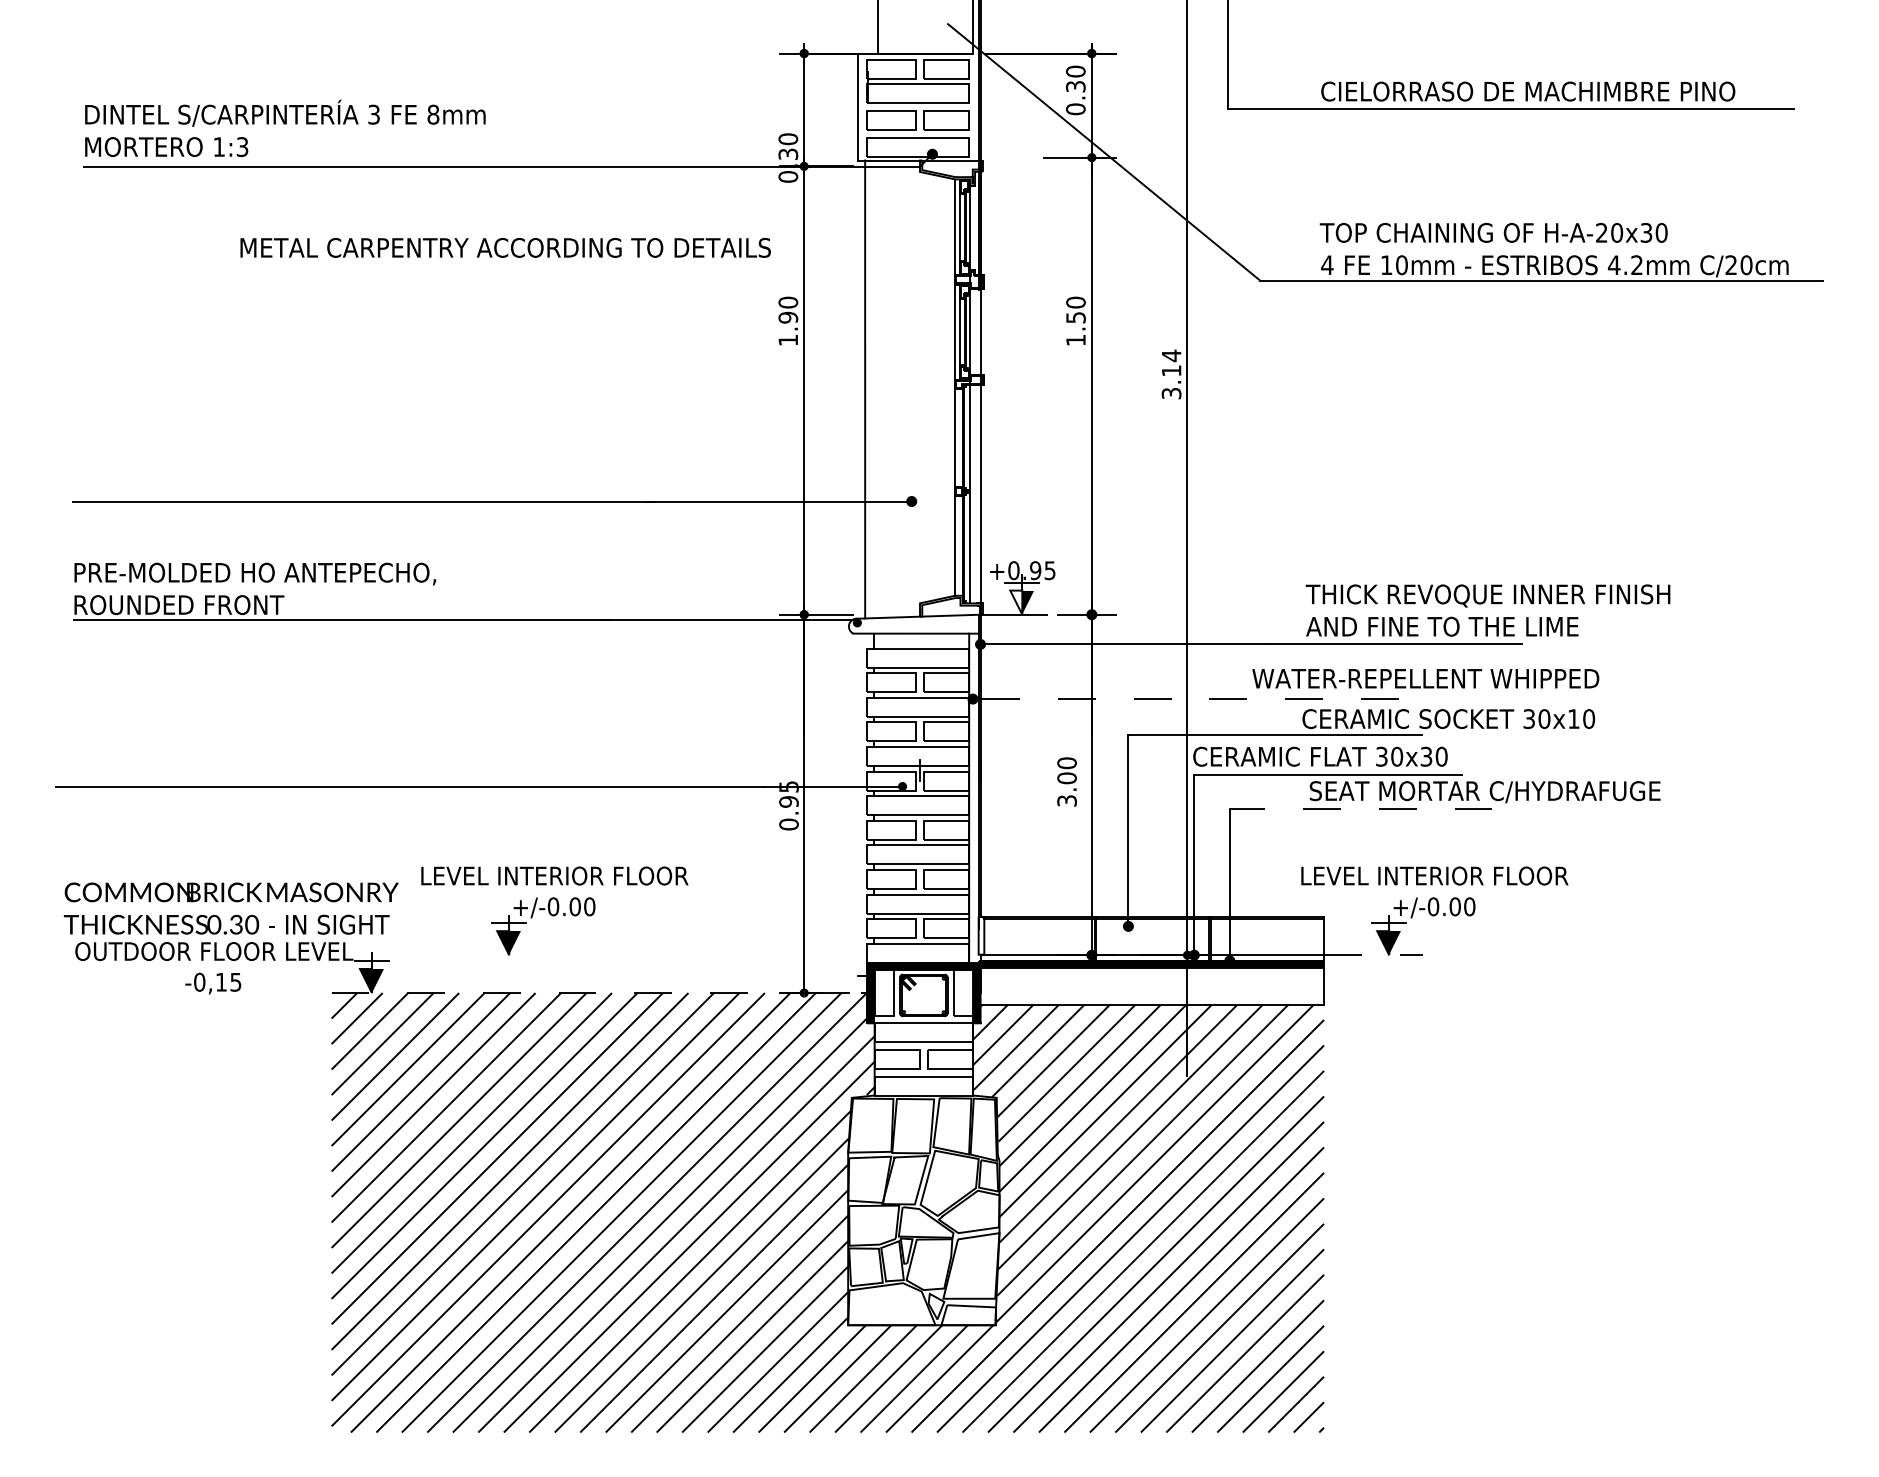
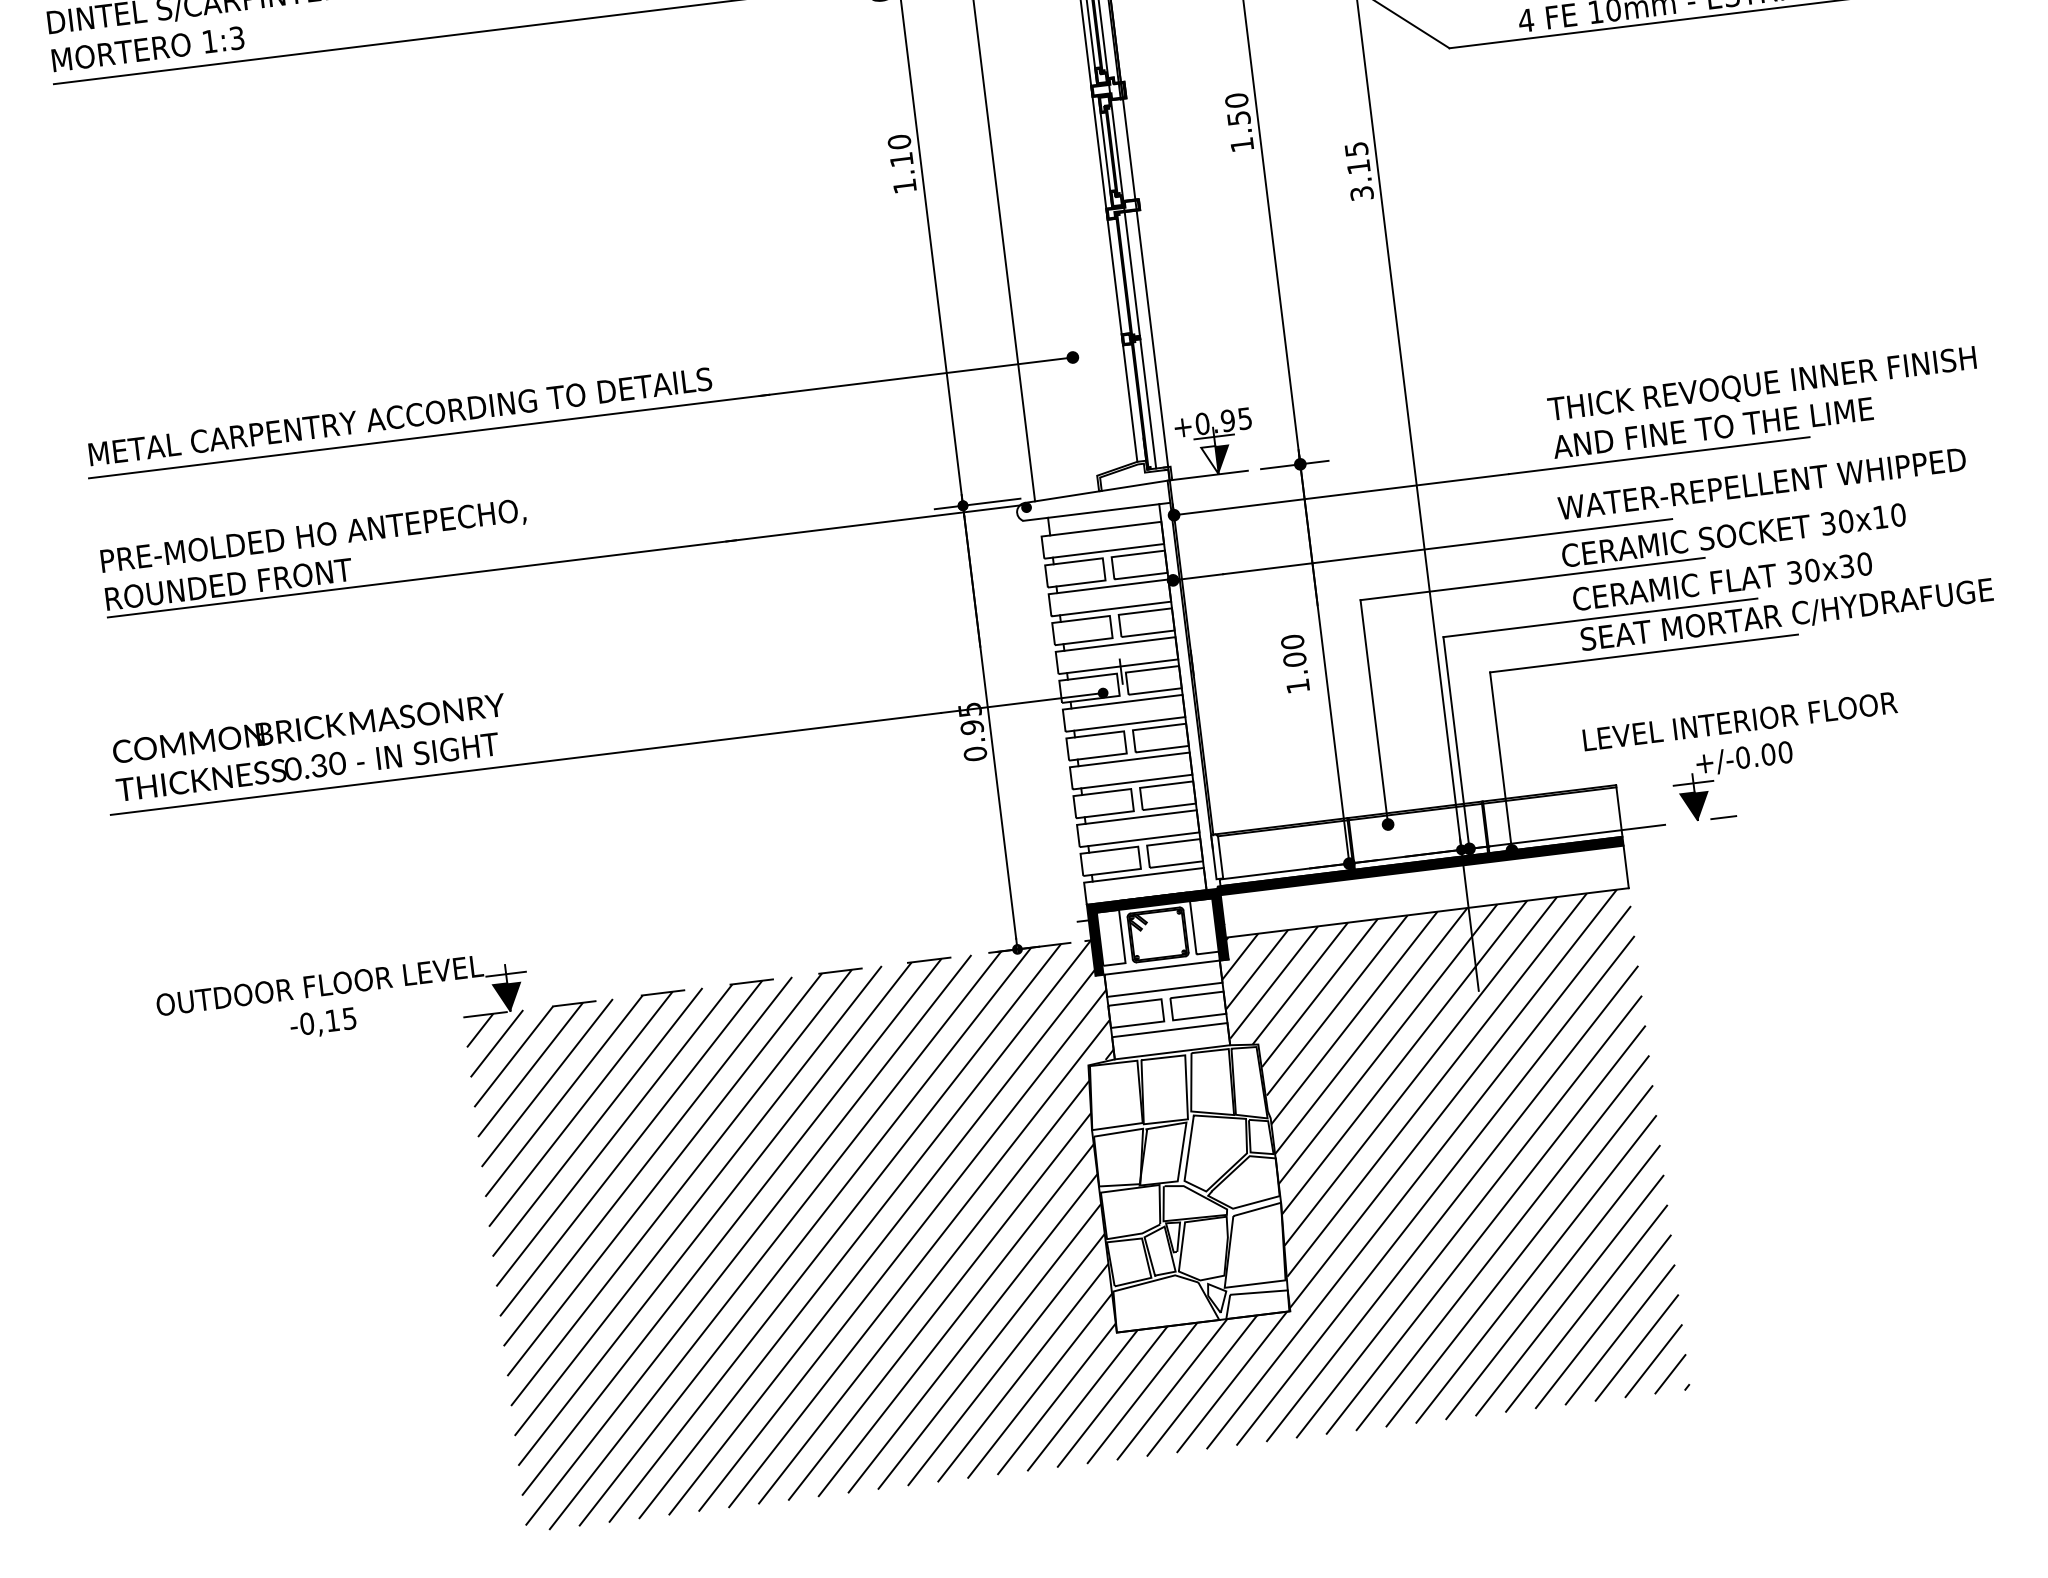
text: (505, 247) -> (400, 416), moved
text: (788, 317) -> (901, 159), 1.90 -> 1.10
text: (1171, 355) -> (1356, 148), 3.14 -> 3.15
text: (1425, 678) -> (1761, 483), moved
line: (1206, 699) -> (1446, 547), dashed -> solid
text: (1320, 756) -> (1722, 581), moved
text: (1066, 800) -> (1297, 685), 3.00 -> 1.00
line: (1360, 809) -> (1643, 654), dashed -> solid
text: (230, 908) -> (309, 747), moved
part: (554, 910) -> (712, 888), removed

